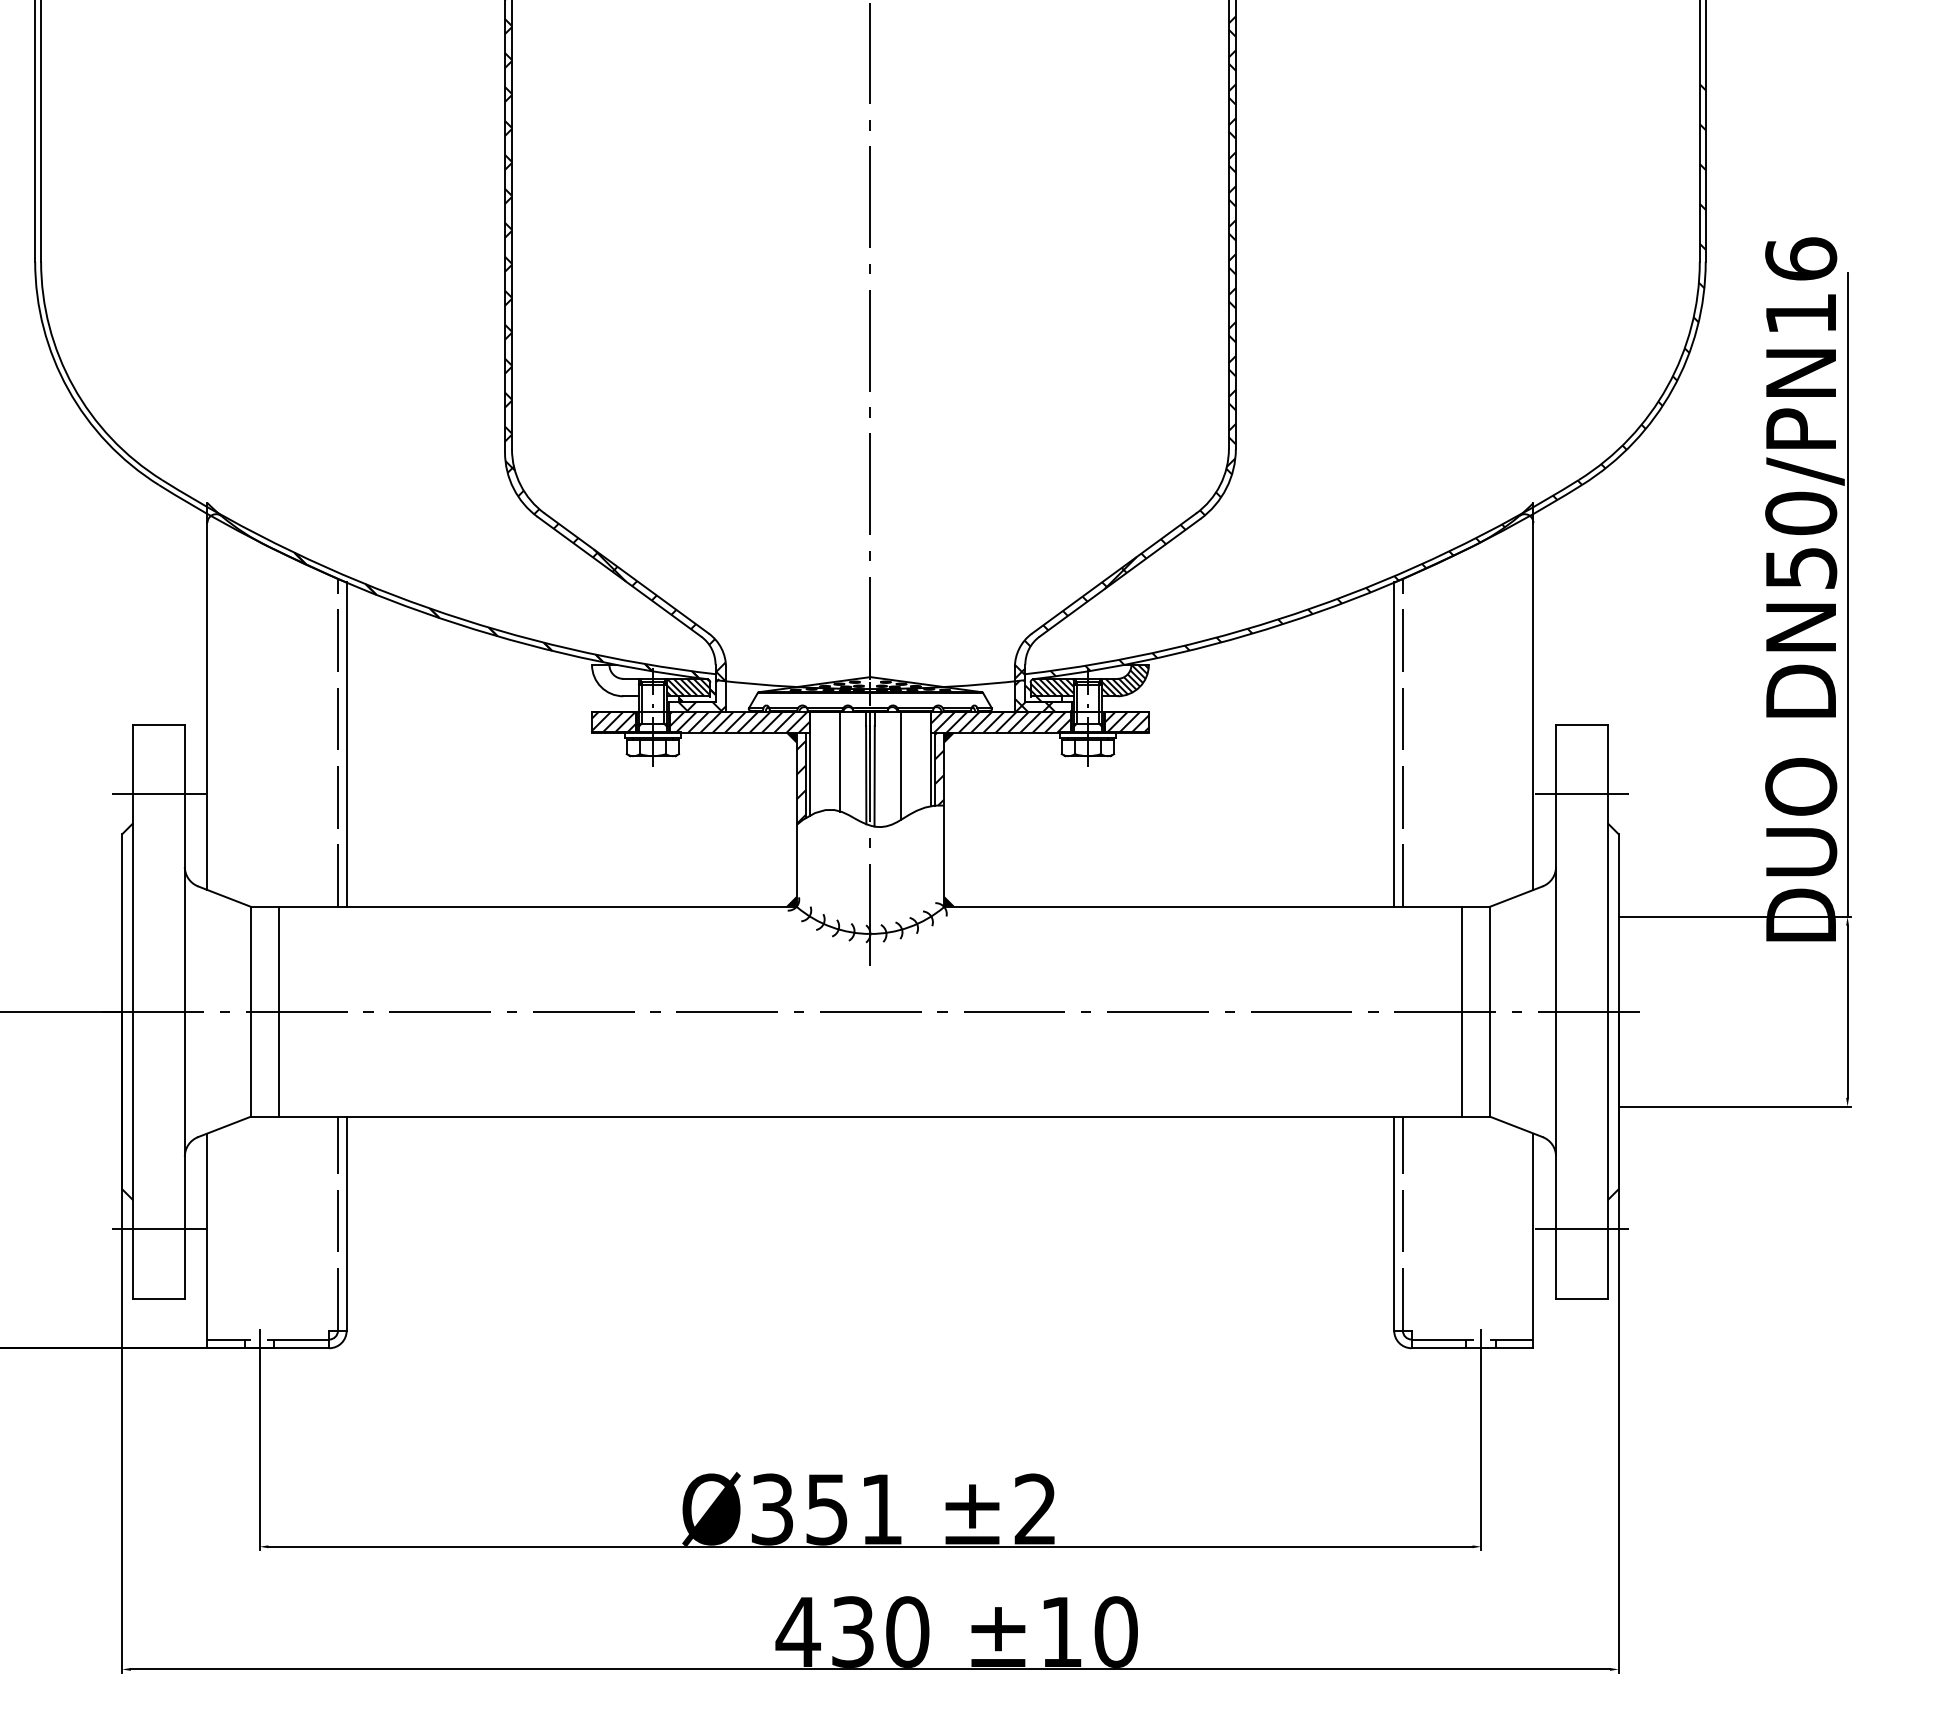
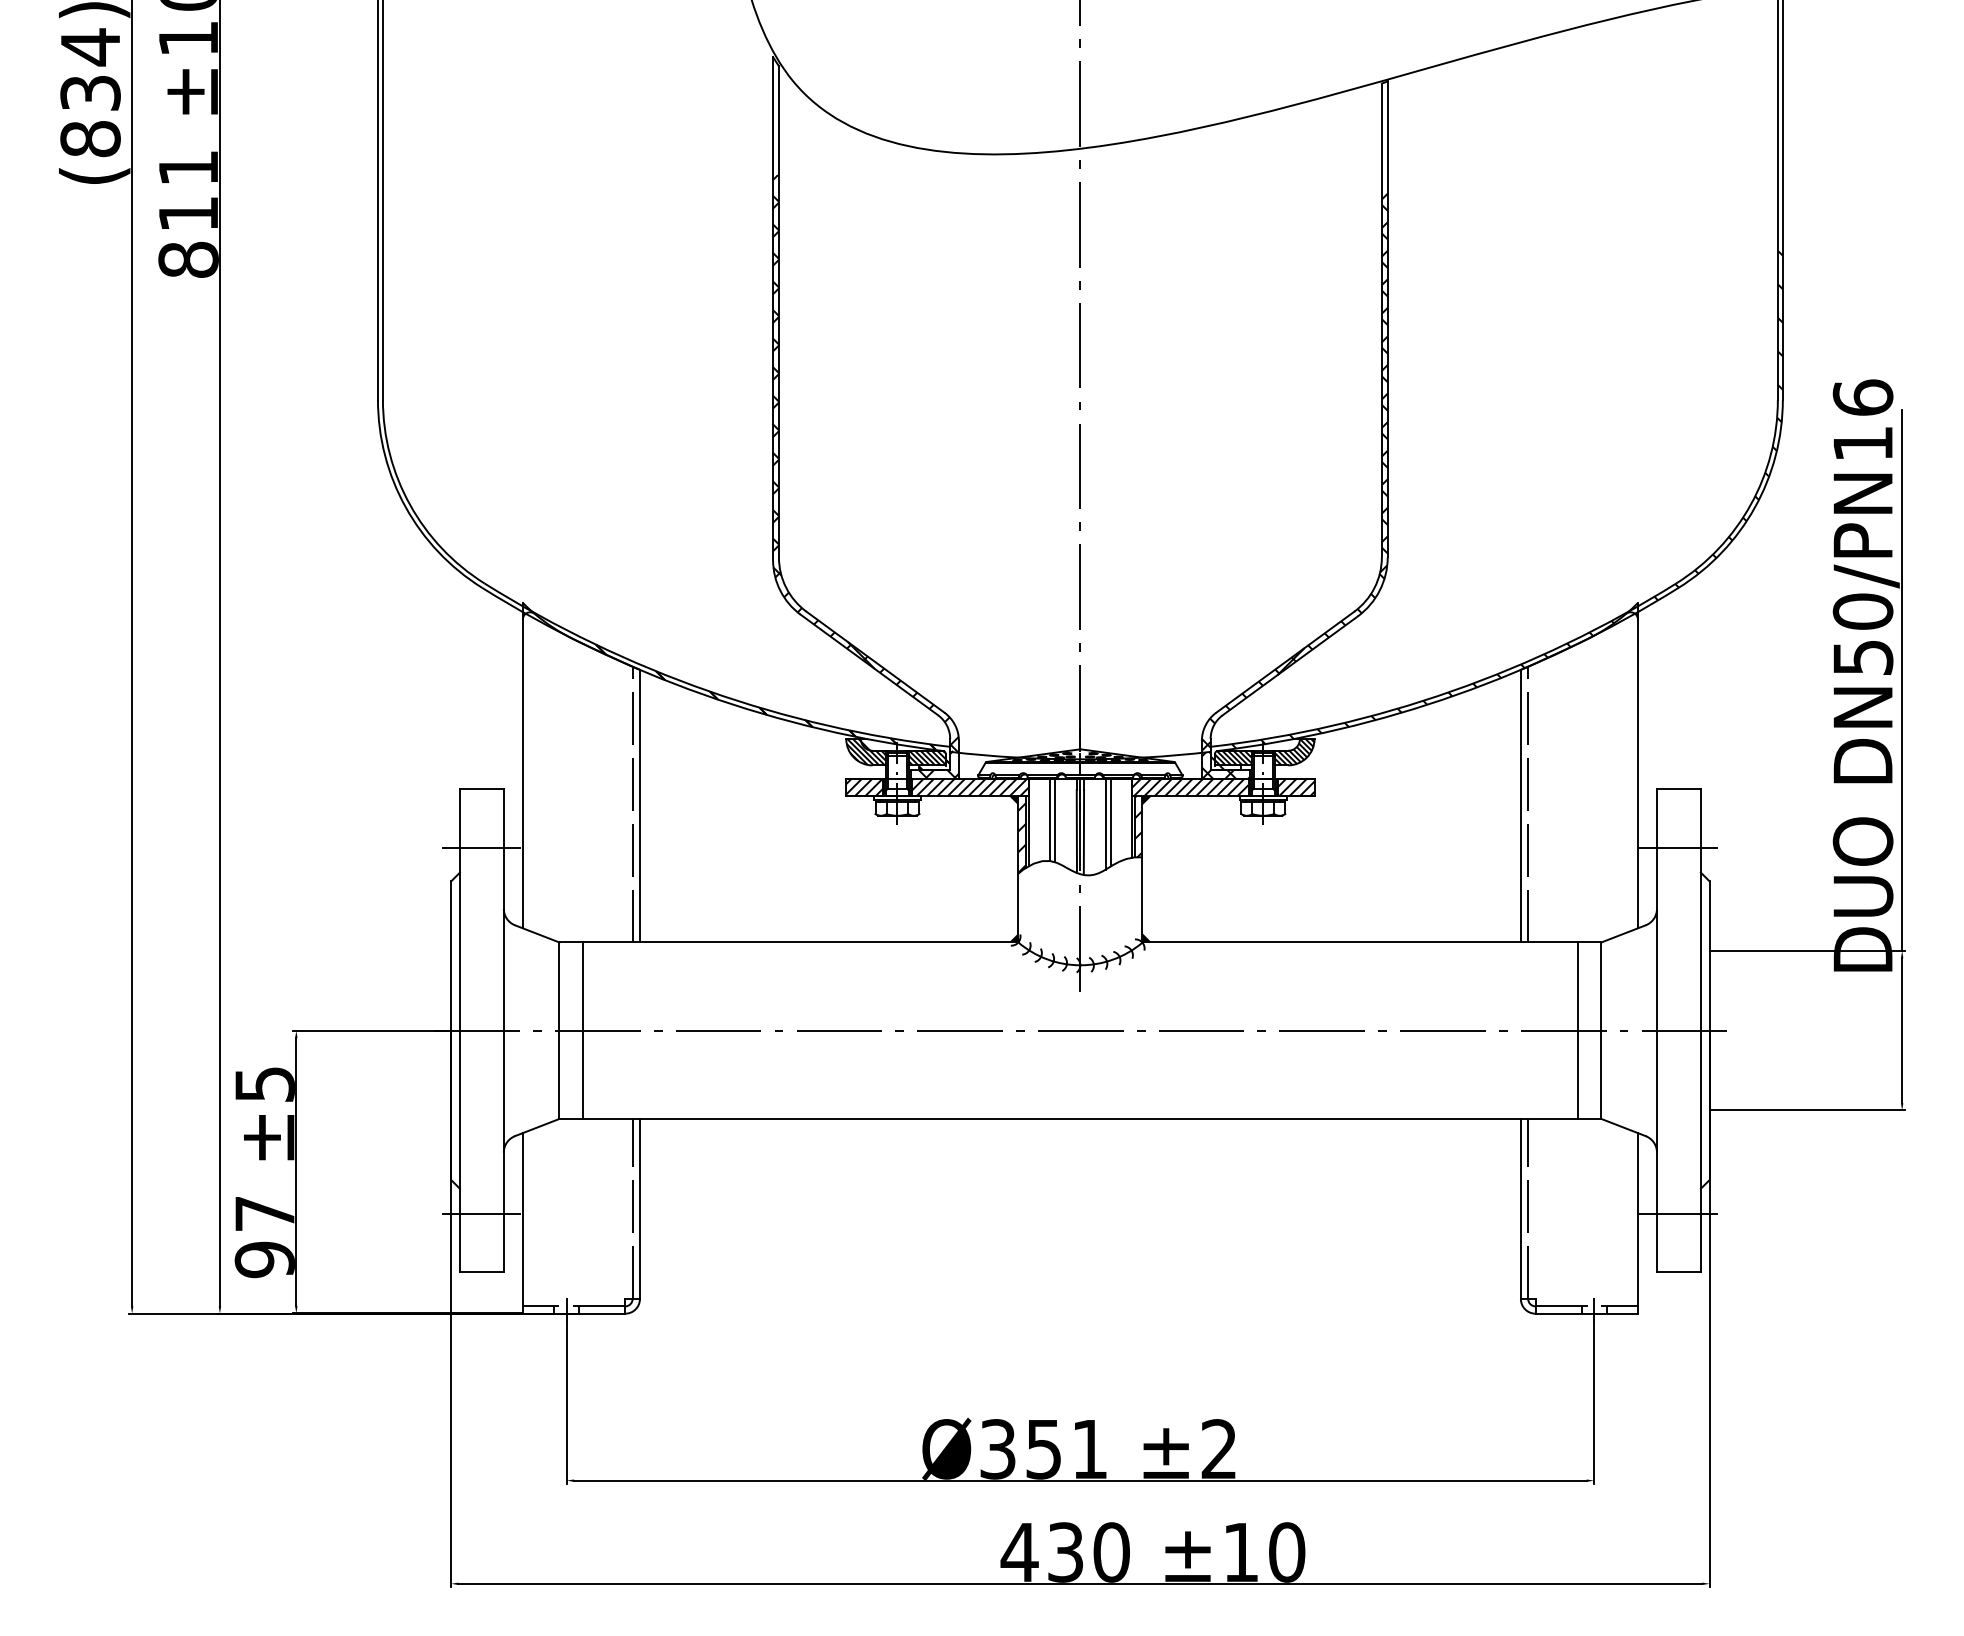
hatch: (614, 680) -> (865, 752), added
line: (833, 760) -> (1049, 819), added
line: (906, 764) -> (1110, 822), added

